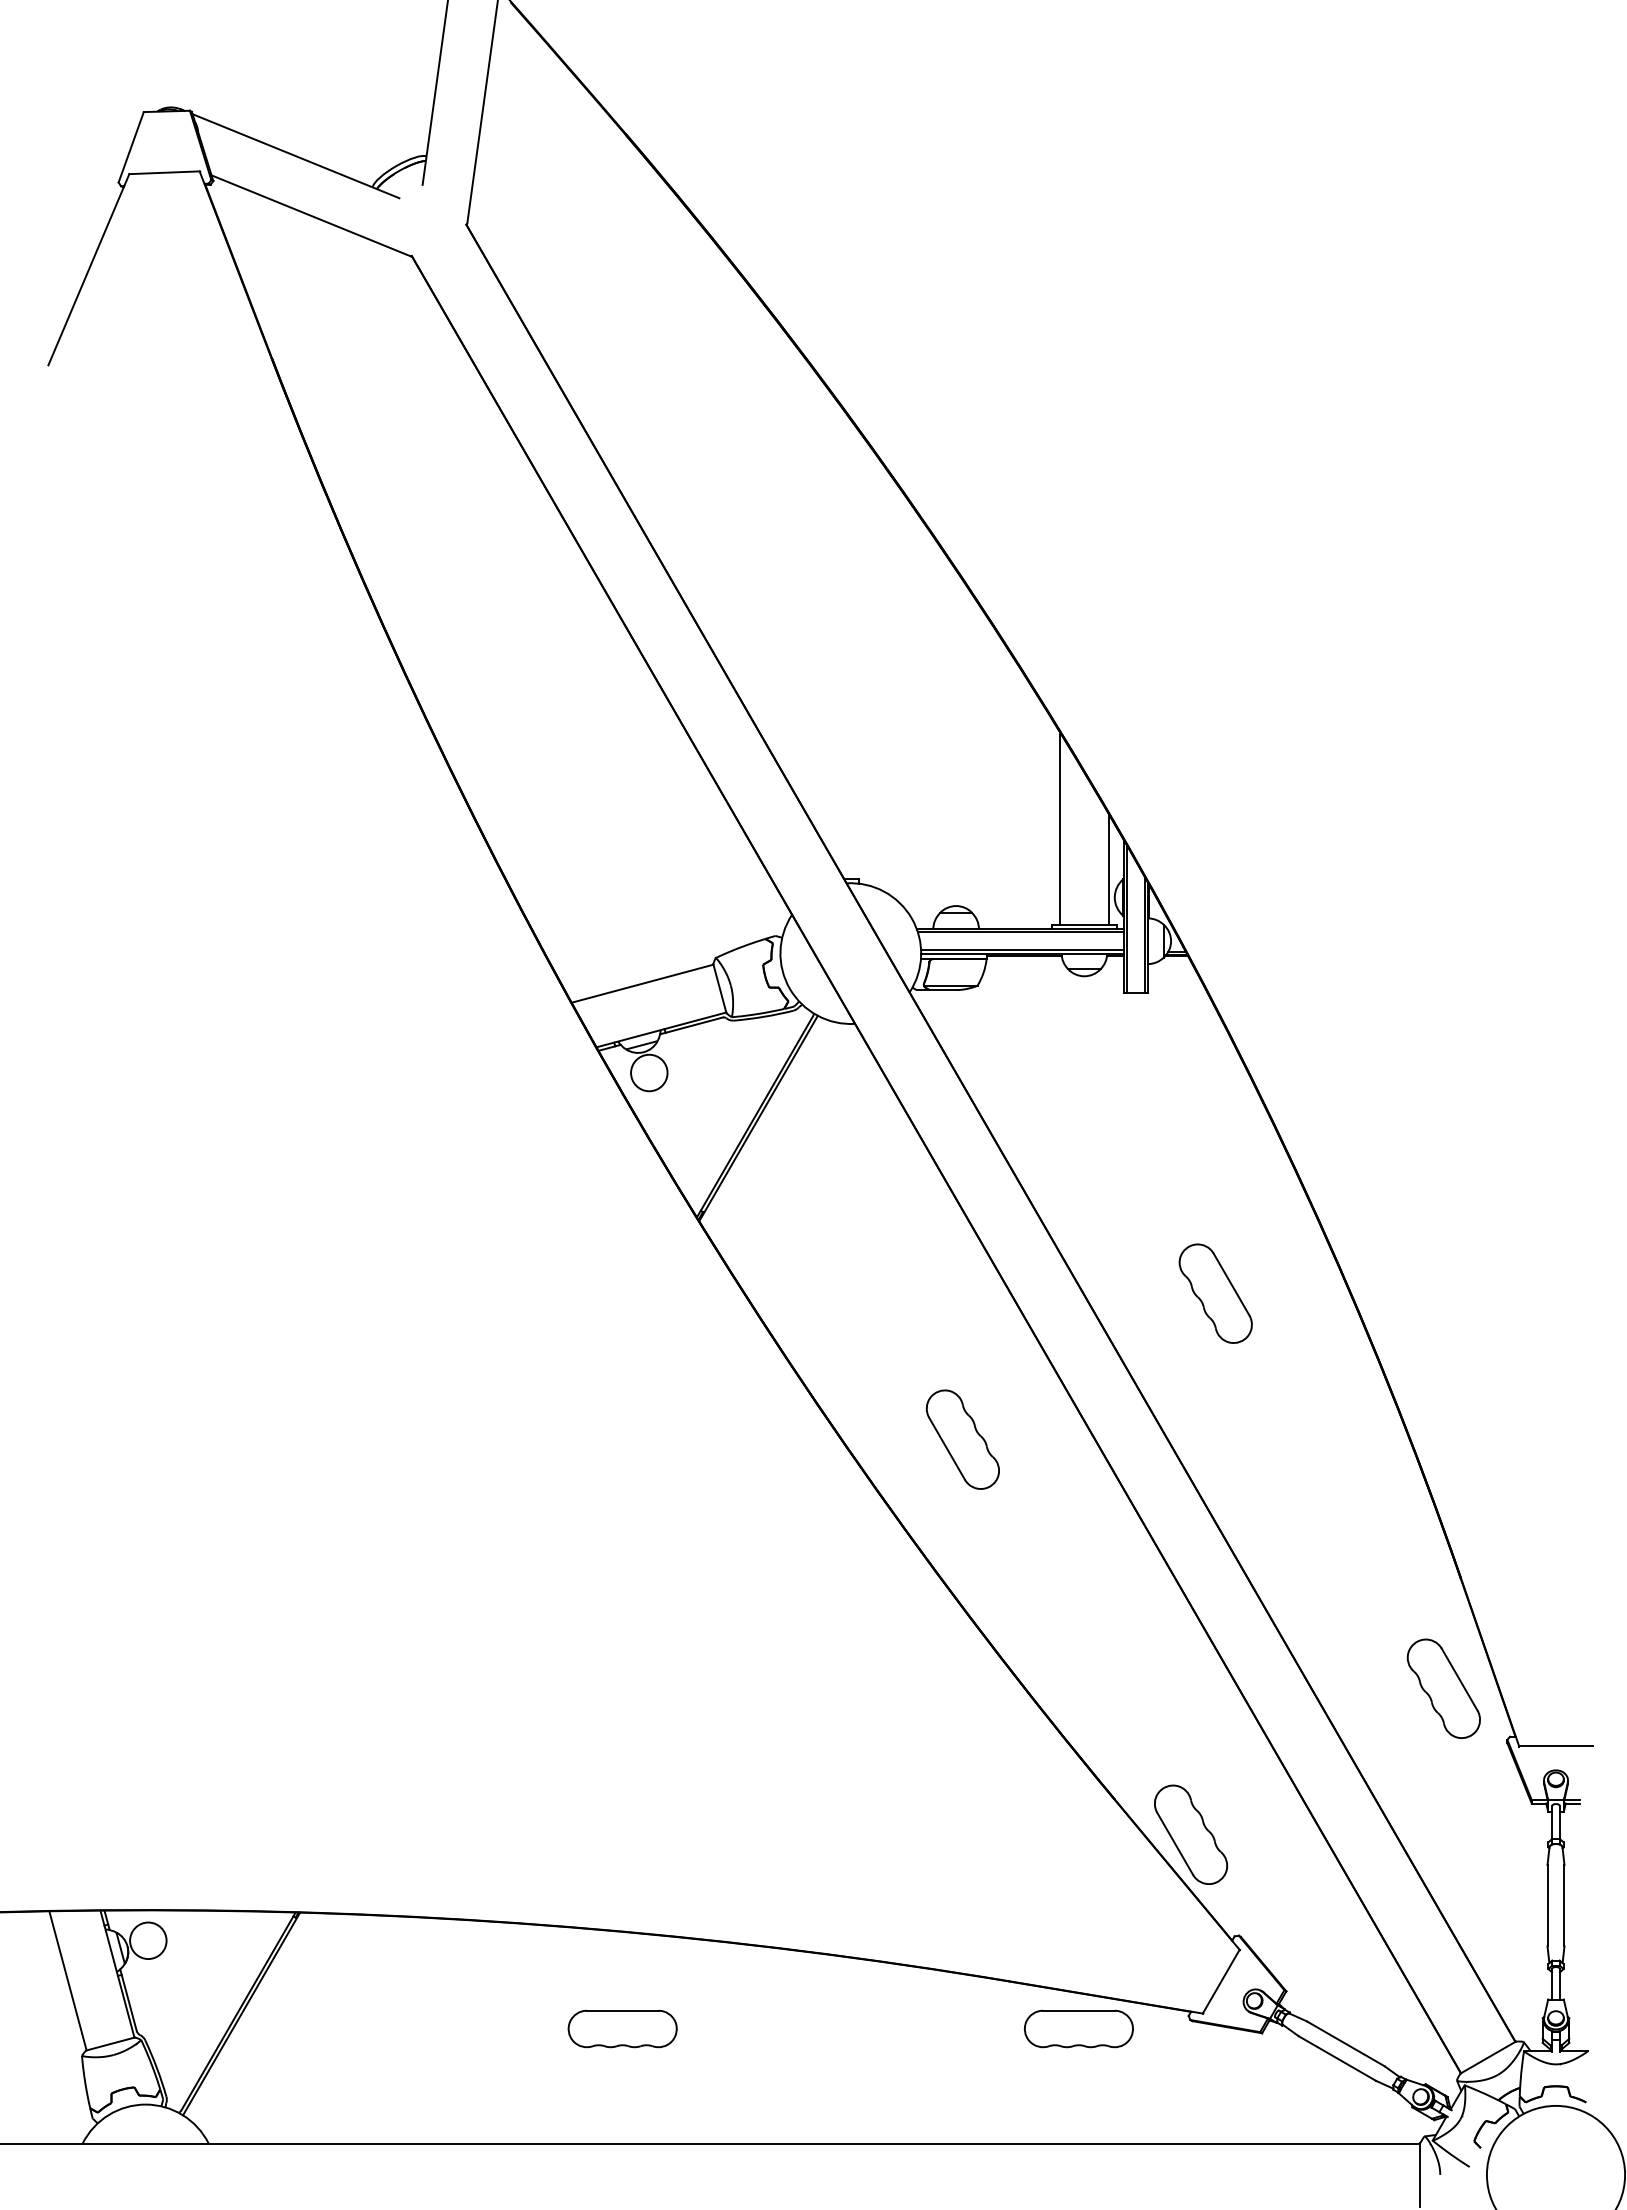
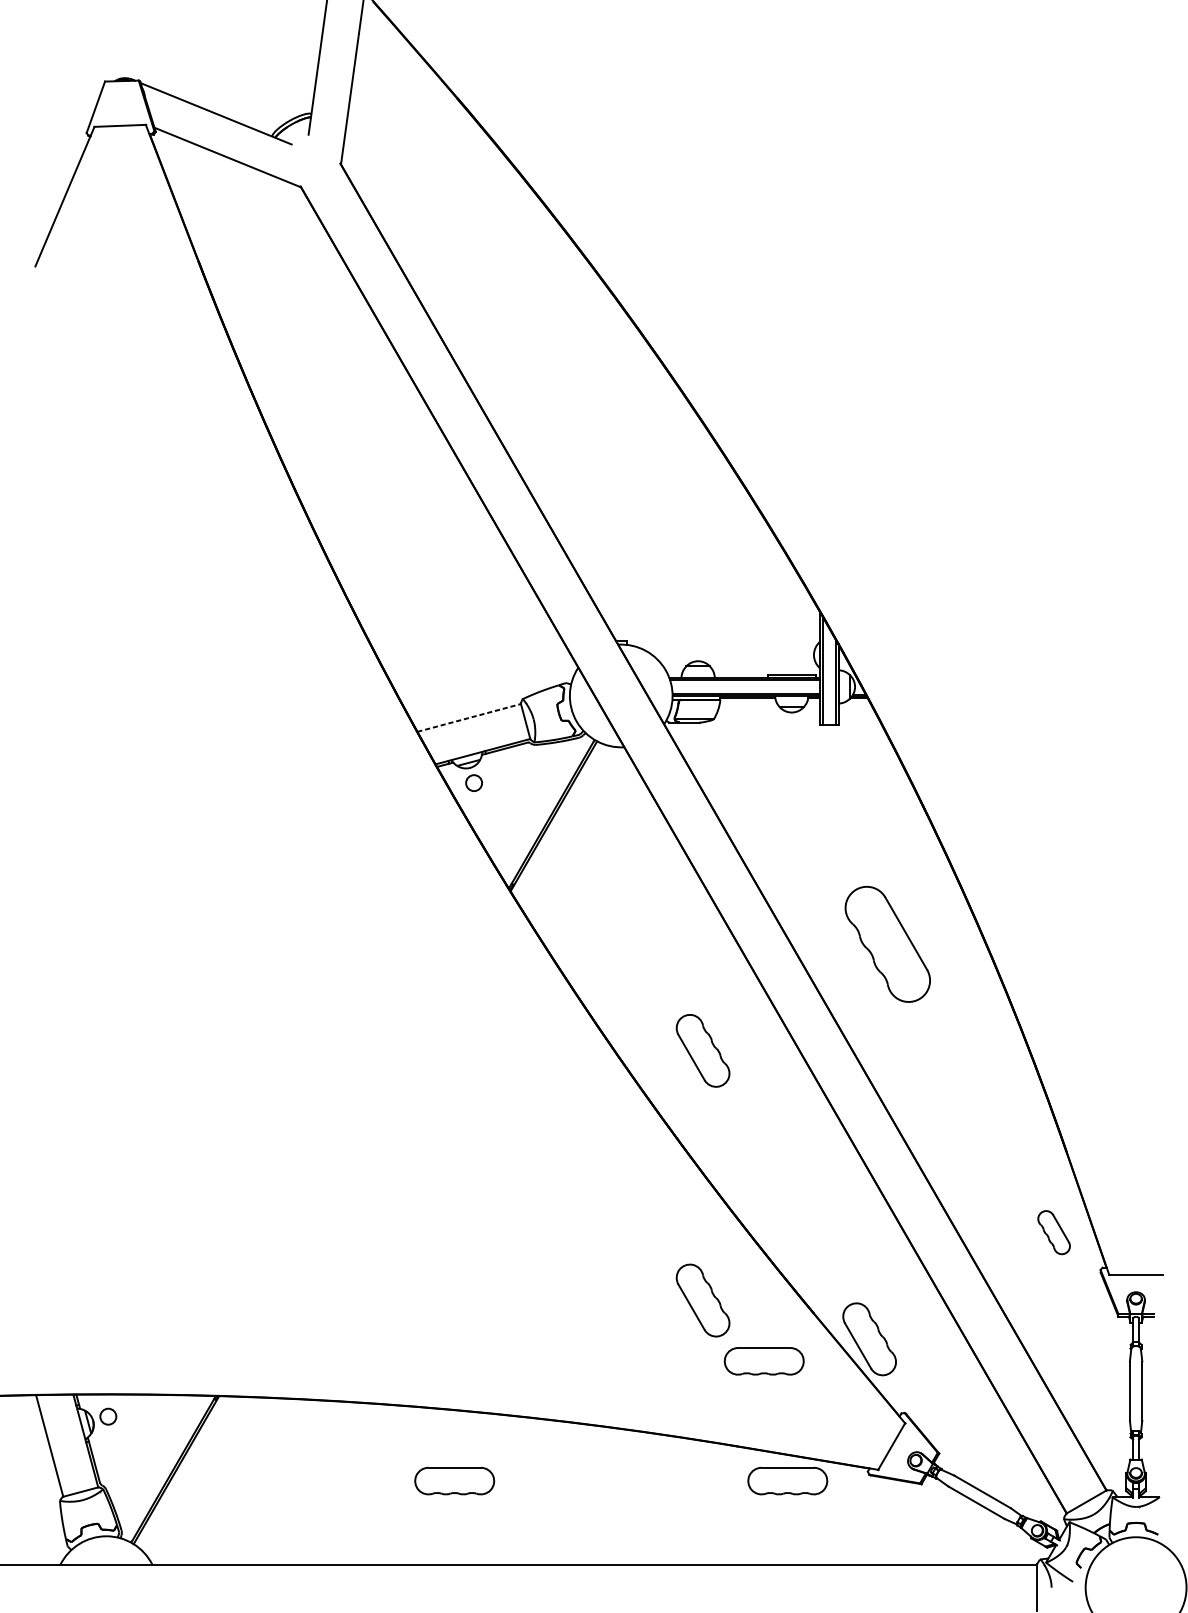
line: (1059, 827) -> (773, 603), removed
line: (1109, 869) -> (810, 634), removed
line: (643, 983) -> (469, 717), solid -> dashed
circle: (649, 1072) -> (474, 782), size x0.6
part: (1215, 1293) -> (887, 944), size x1.6
part: (1443, 1688) -> (1053, 1232), size x0.6
part: (962, 1781) -> (702, 1300), added
part: (1046, 1864) -> (764, 1361), added
circle: (148, 1940) -> (108, 1416), size x0.6

